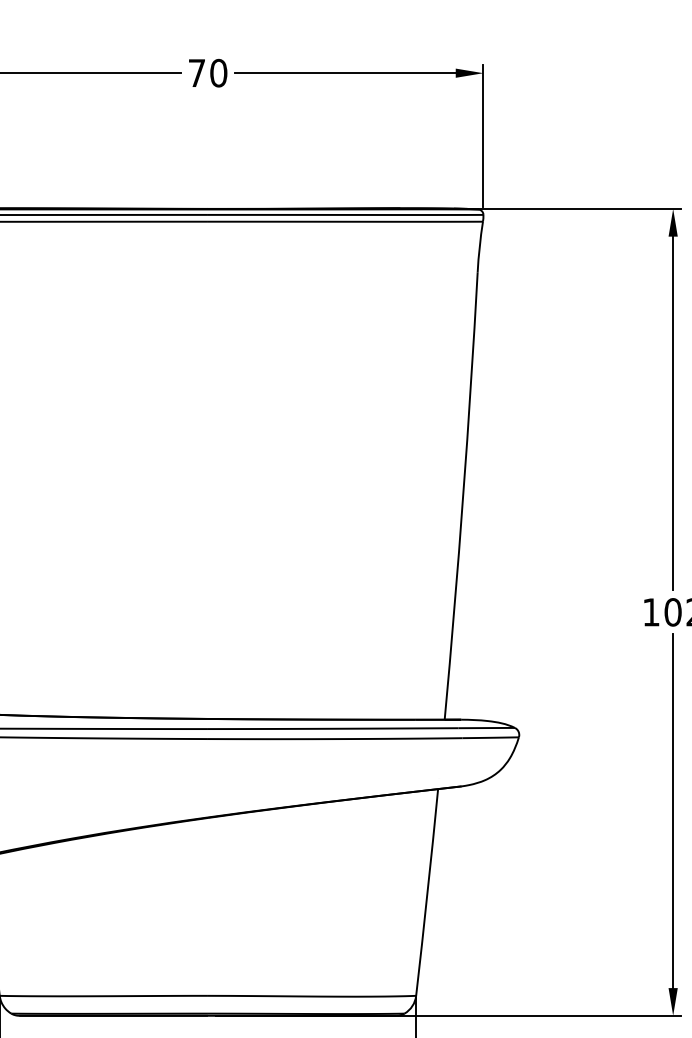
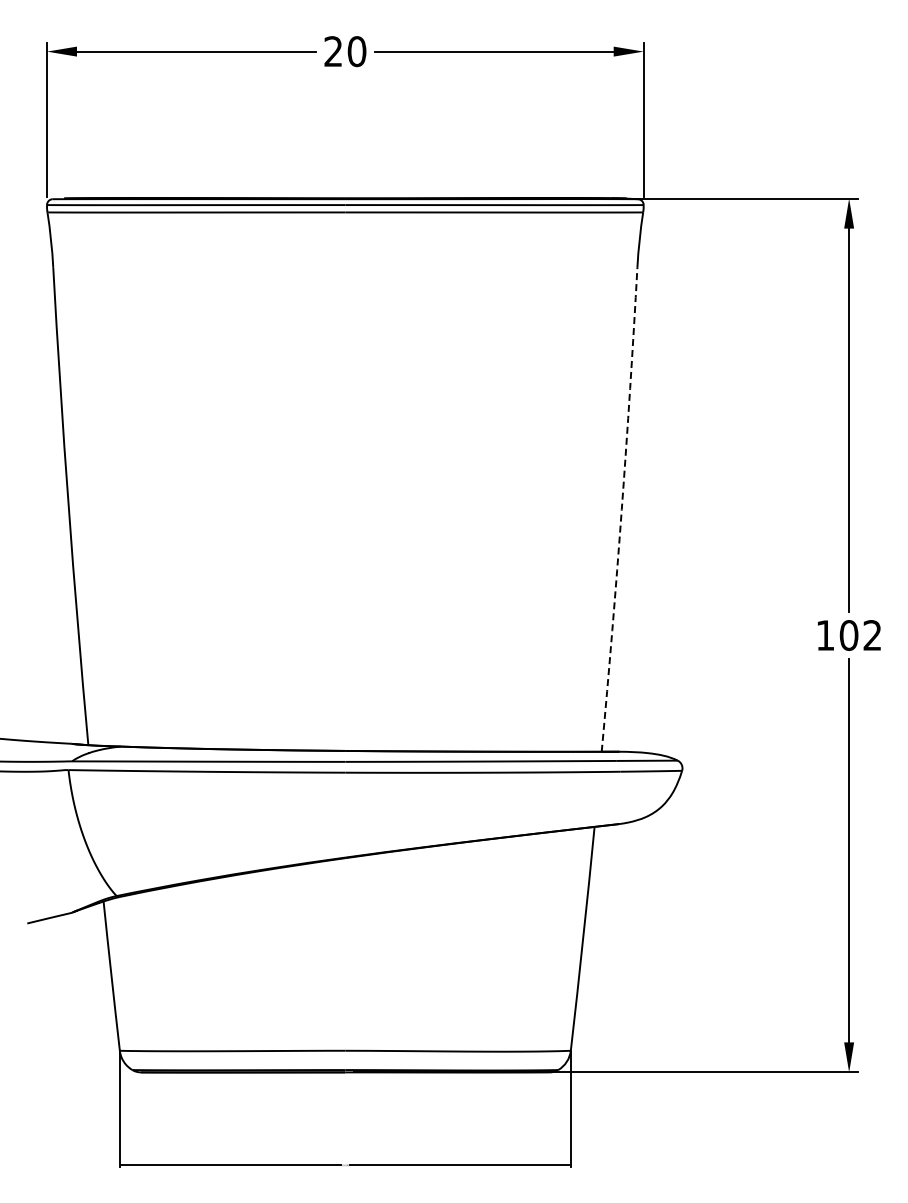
text: (197, 73) -> (333, 51), 70 -> 20
arc: (462, 496) -> (621, 509), solid -> dashed

